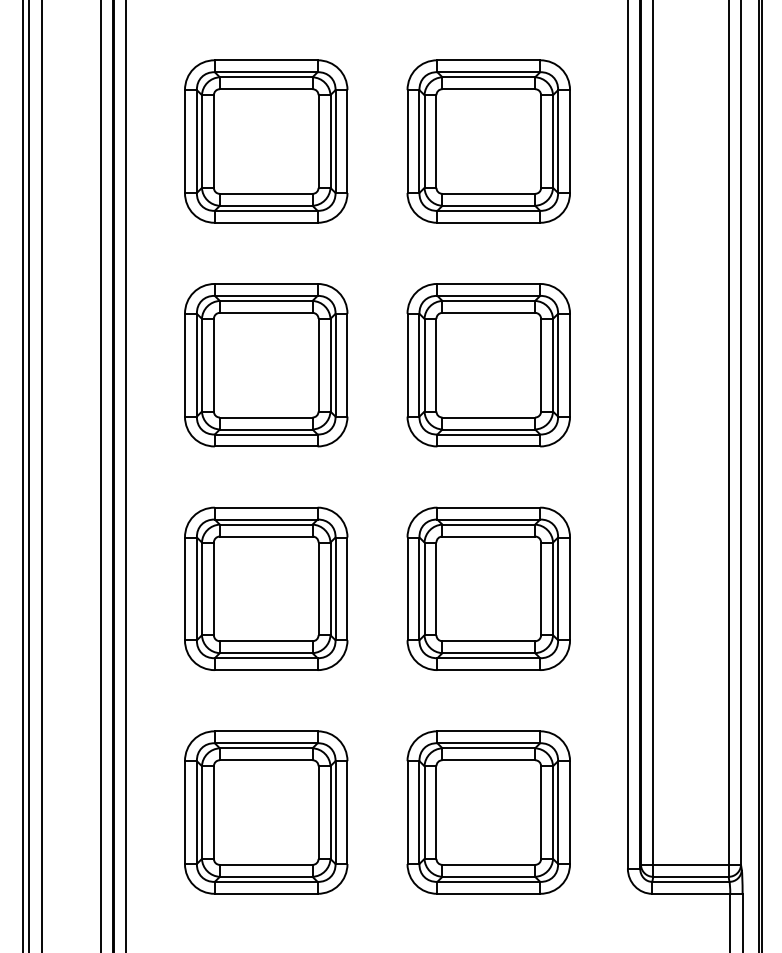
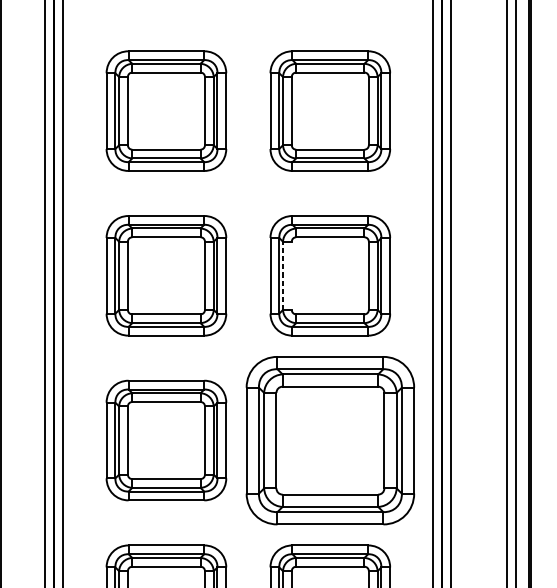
line: (424, 364) -> (282, 275), solid -> dashed
line: (436, 364) -> (291, 275), removed
part: (488, 588) -> (330, 440), size x1.4

